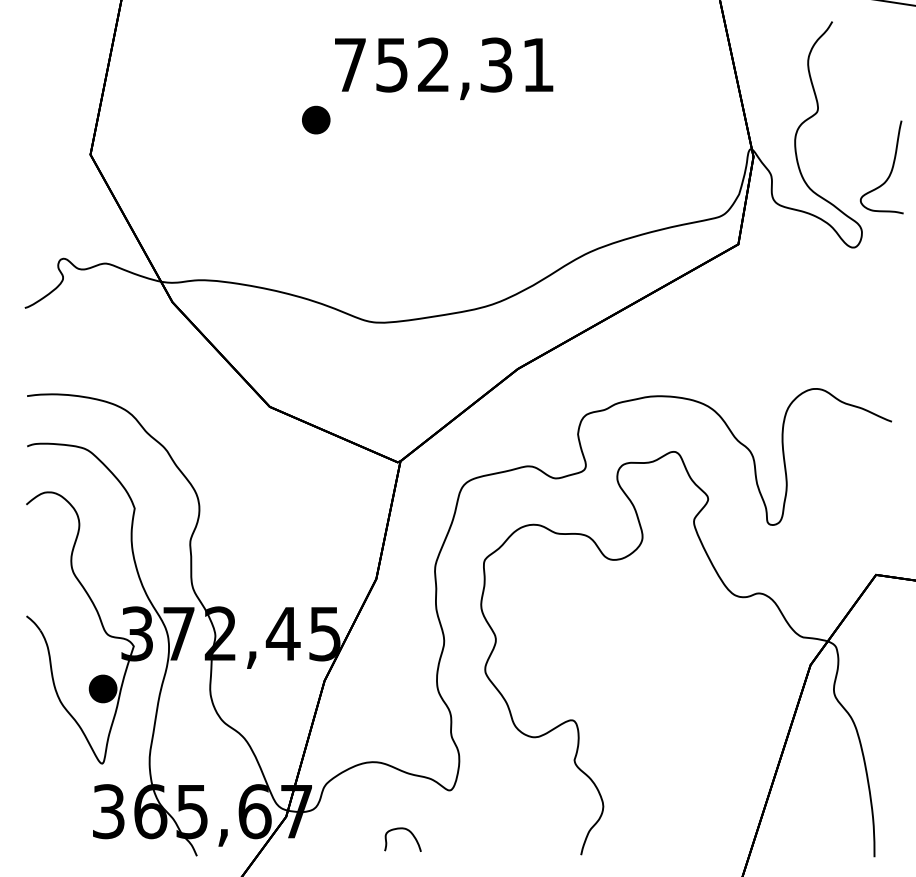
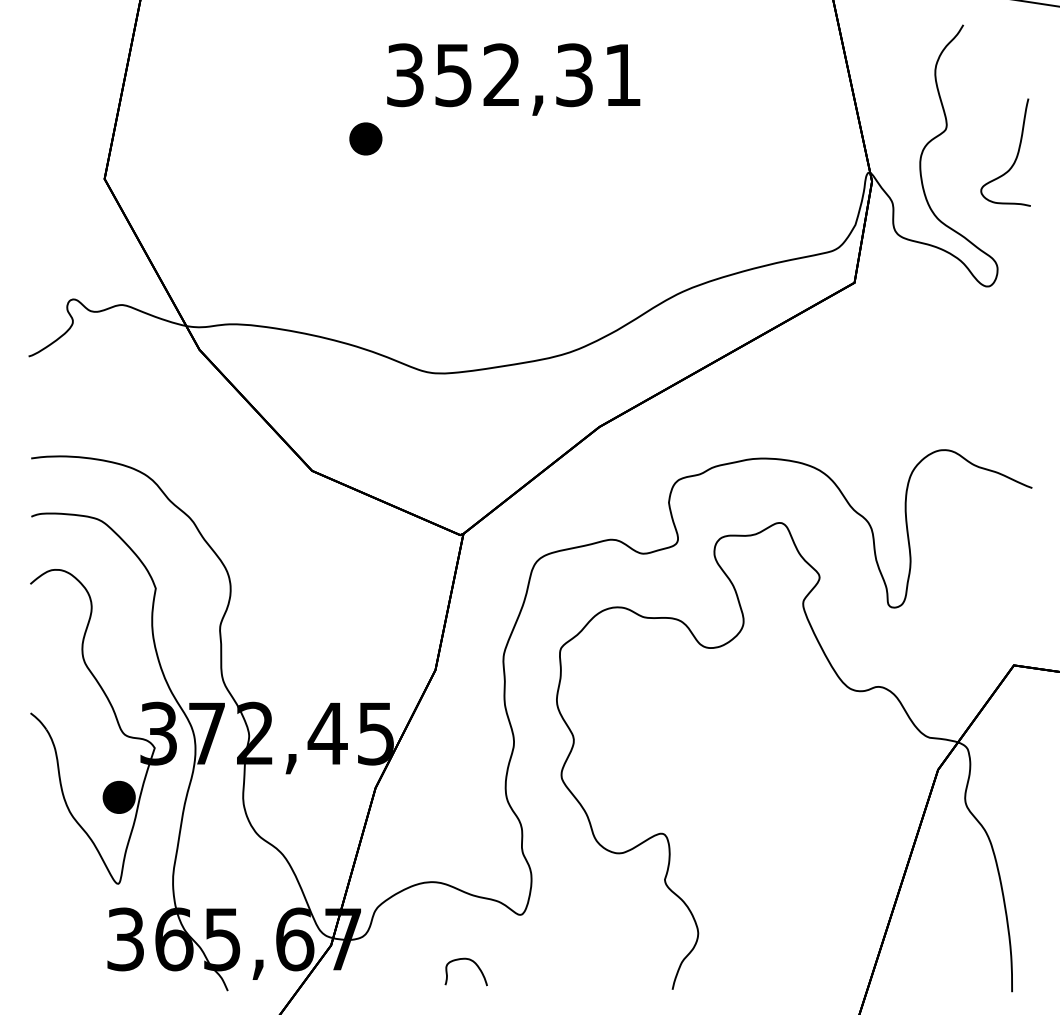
text: (350, 65) -> (405, 75), 752,31 -> 352,31
curve: (891, 168) -> (1016, 154), moved

